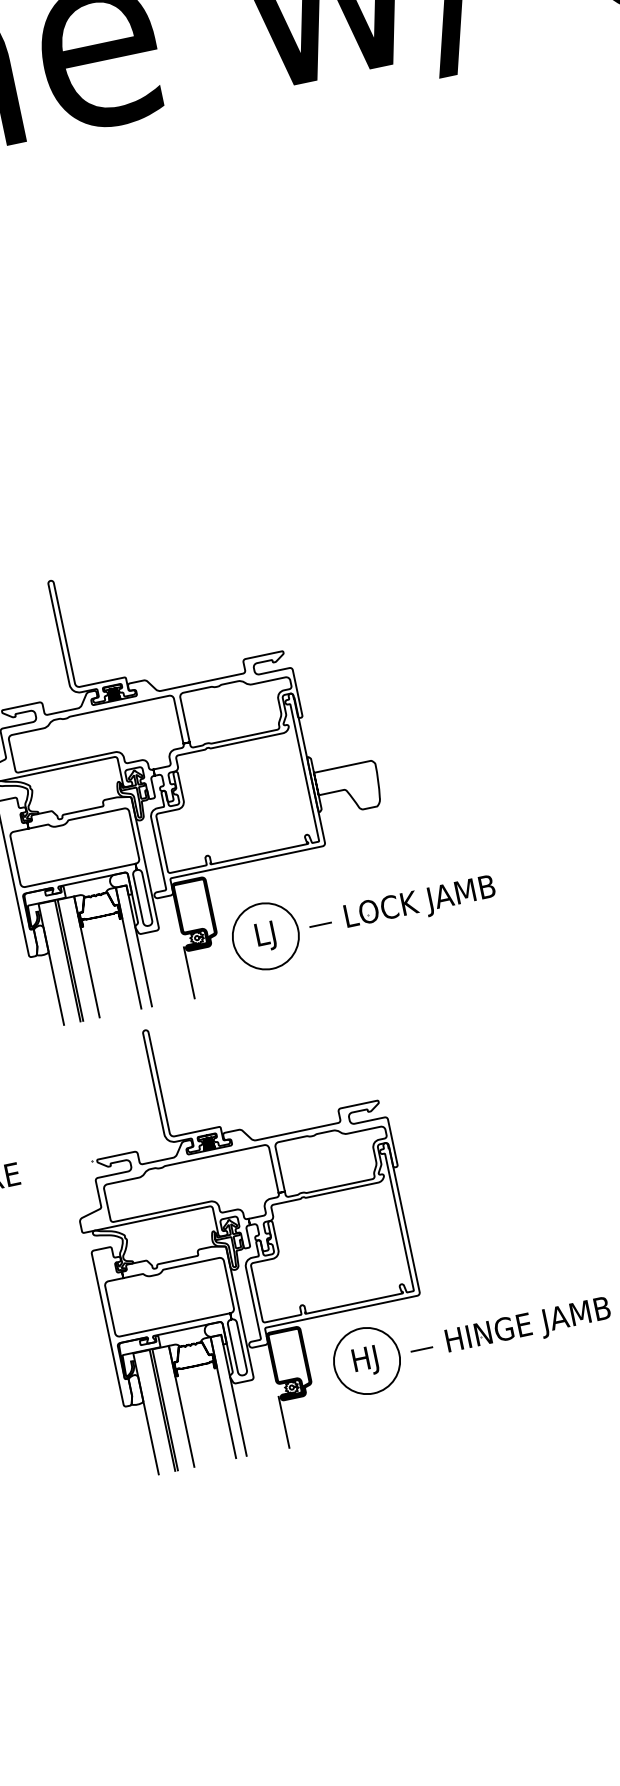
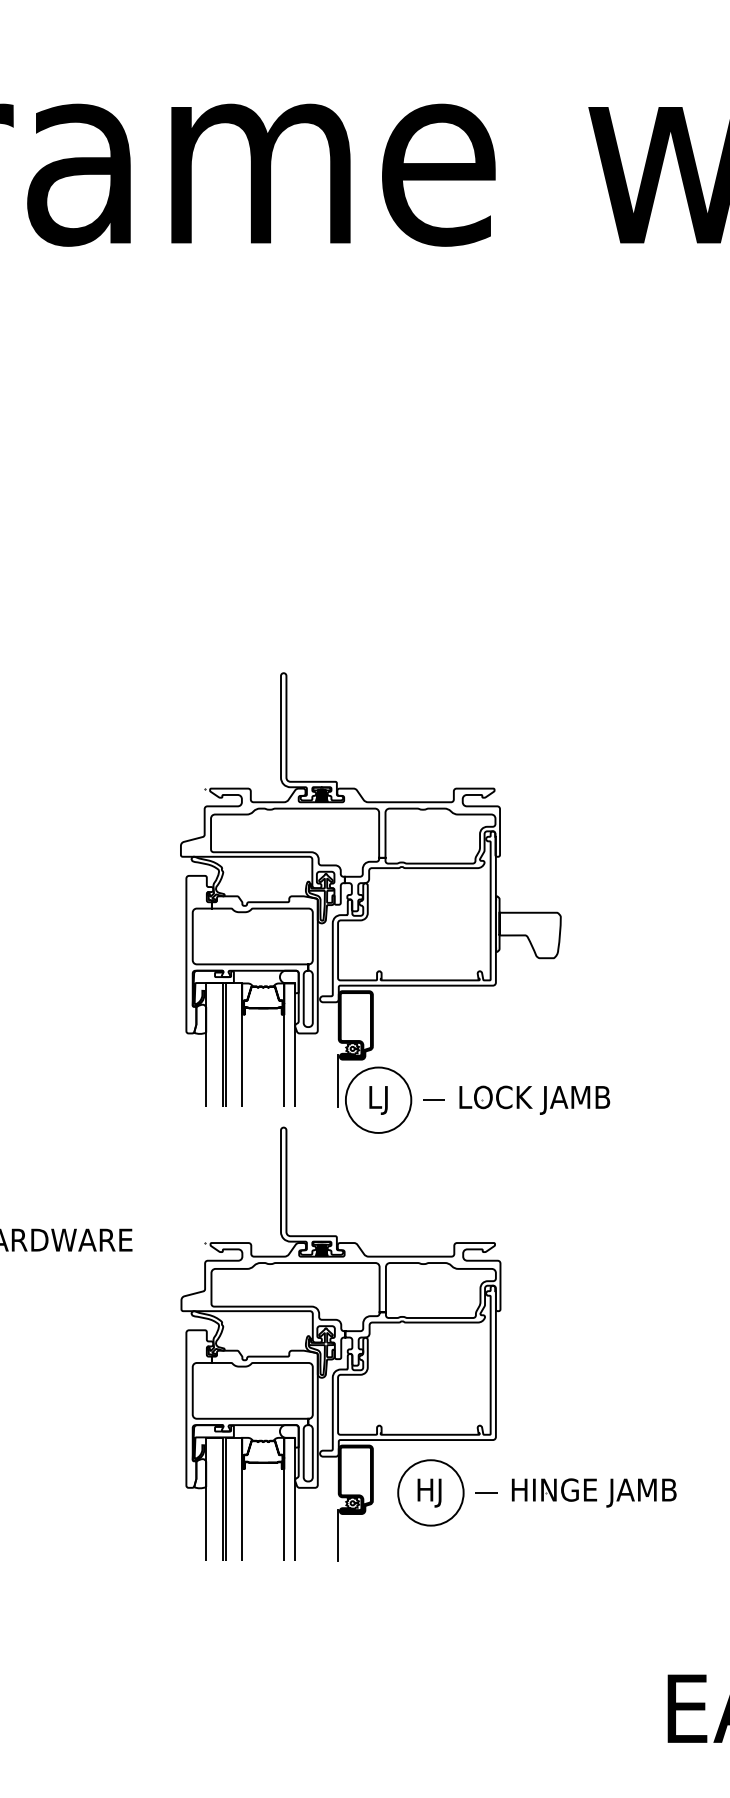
part: (363, 915) -> (477, 1099), moved

